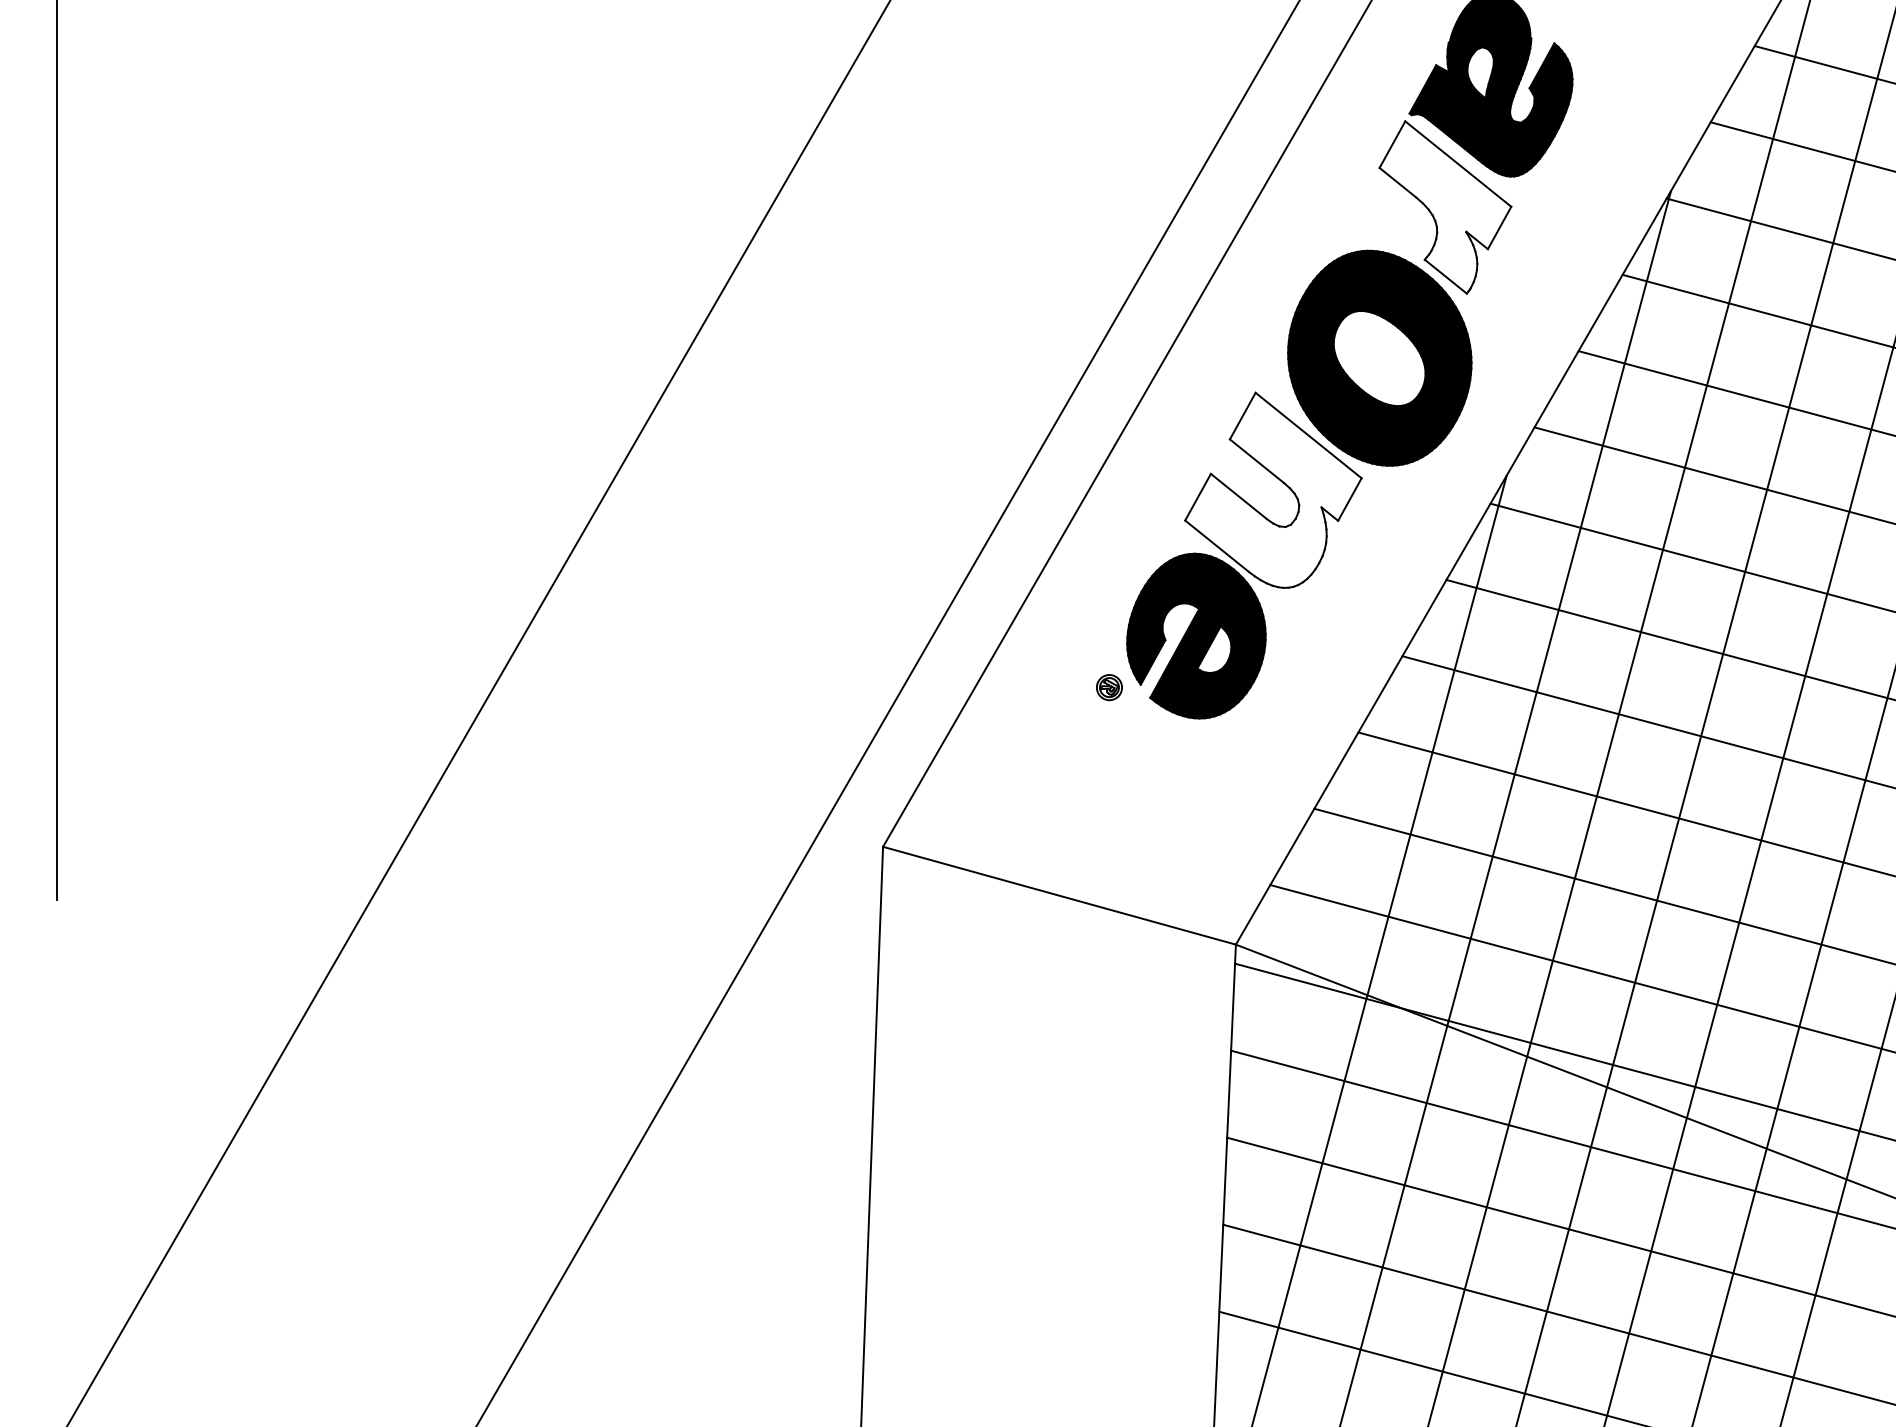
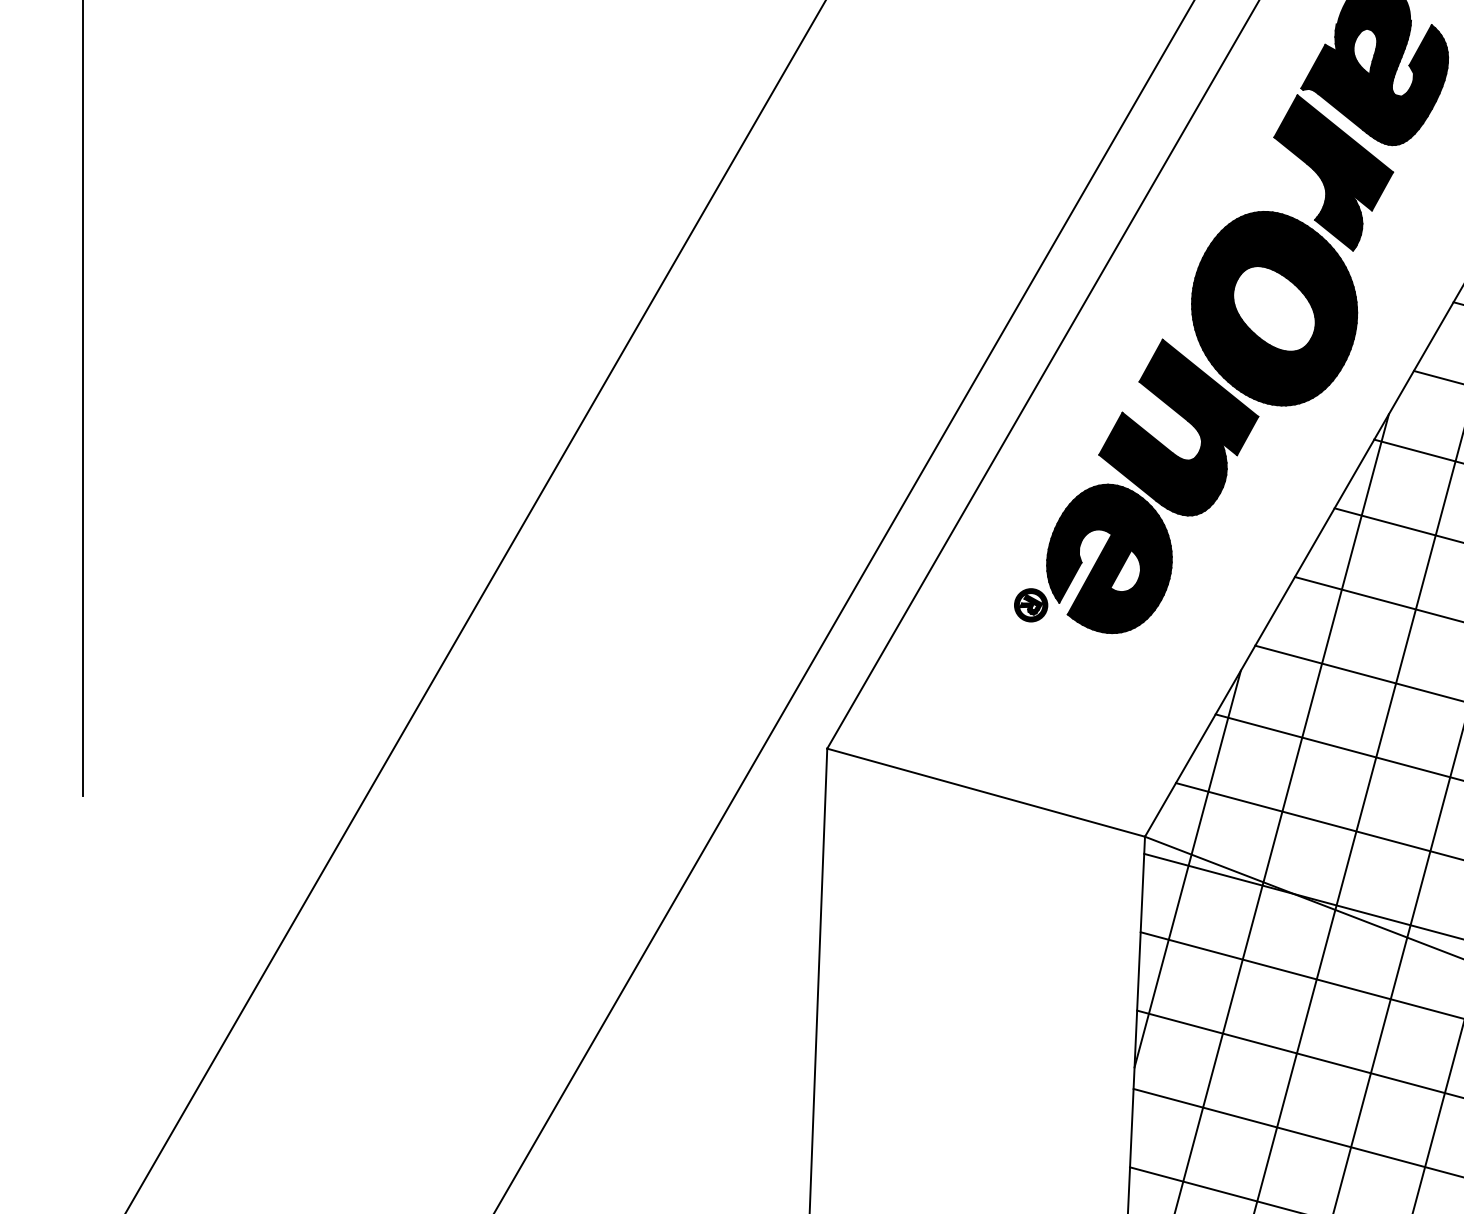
fill: (1445, 207) -> (1333, 172), added
fill: (1273, 489) -> (1178, 426), added
part: (1109, 687) -> (1031, 605), size x1.43
line: (1283, 980) -> (1187, 869), added

